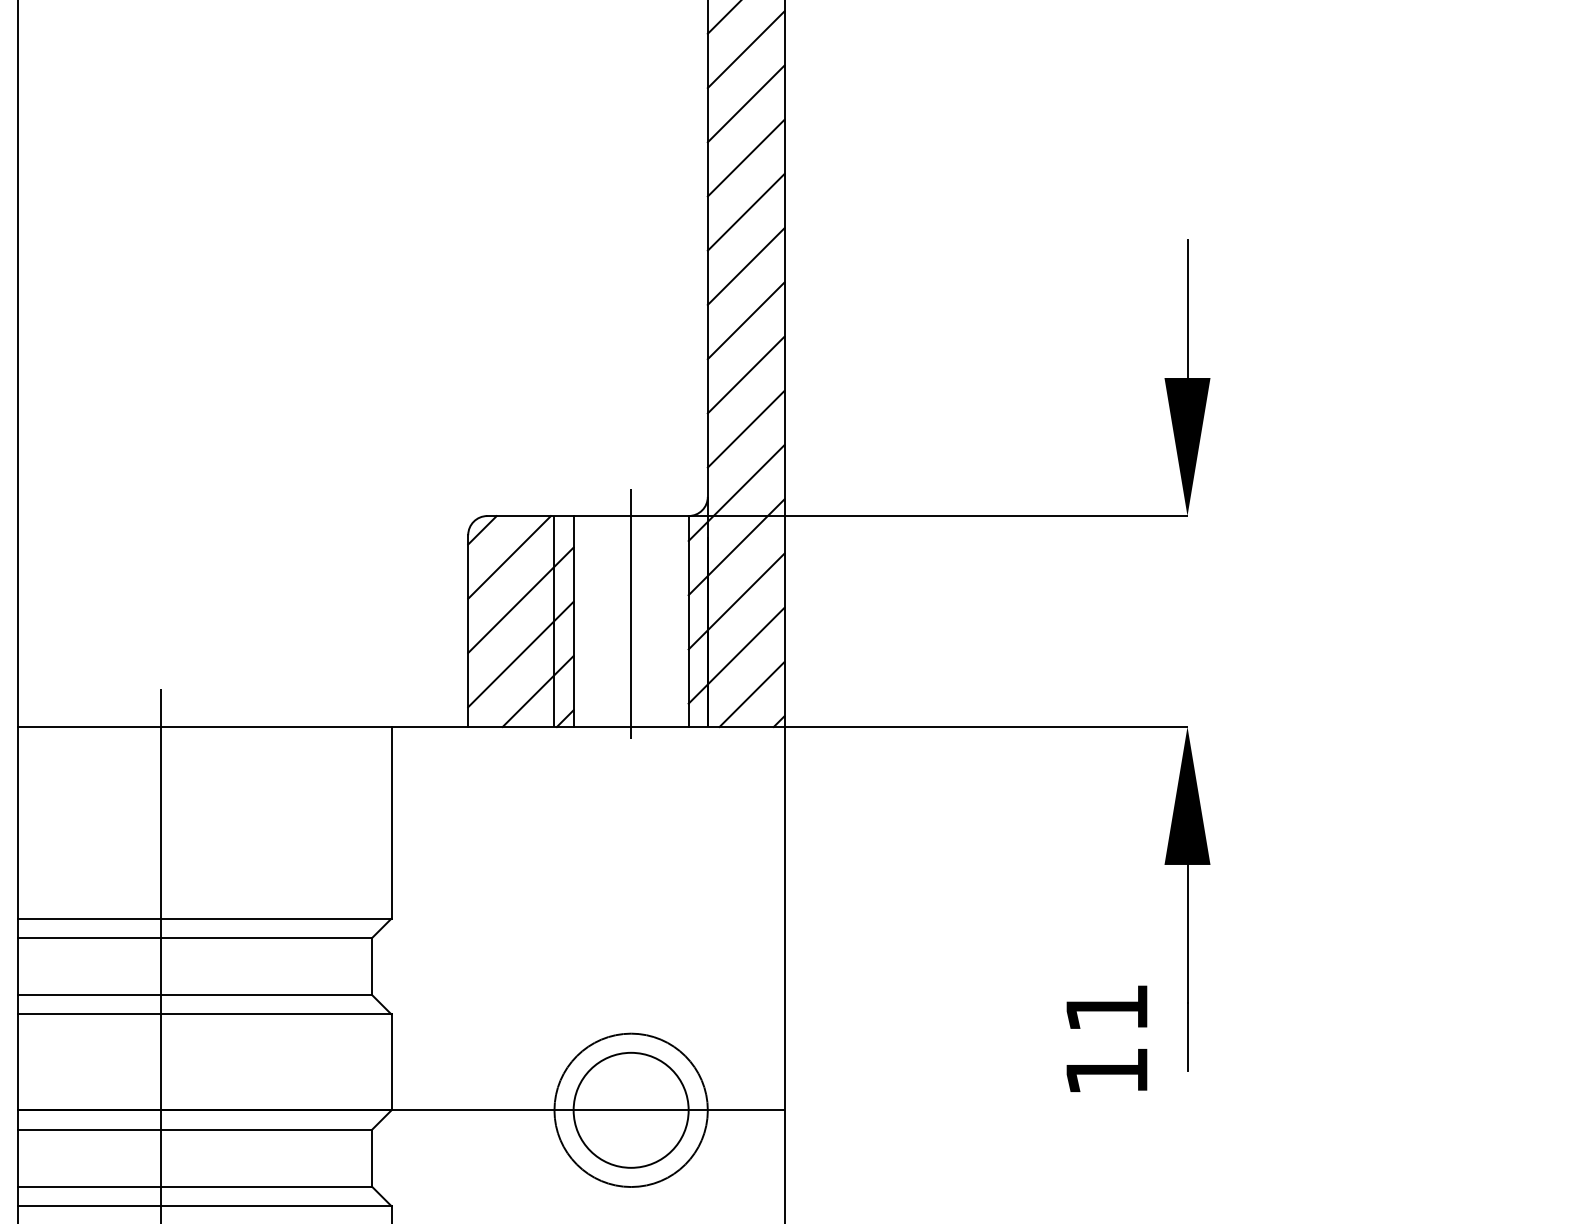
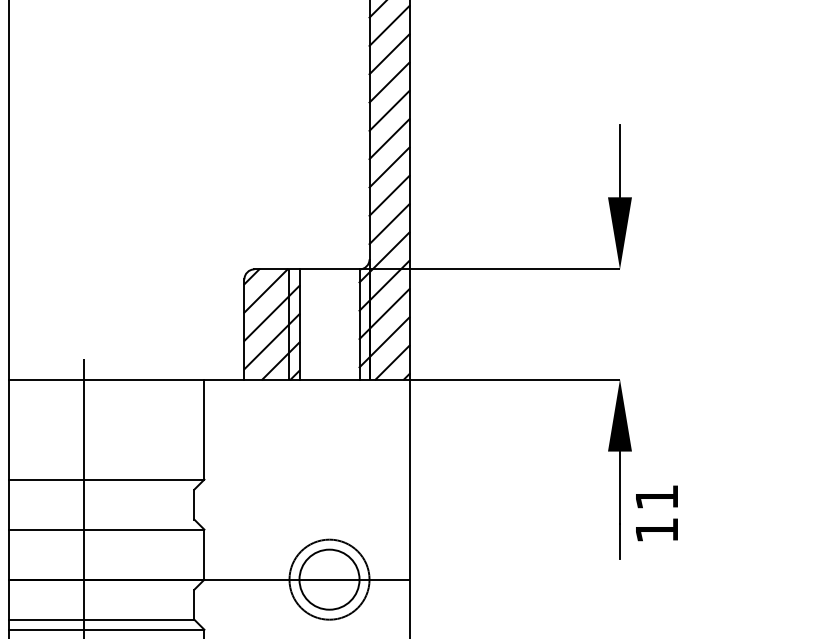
line: (631, 613) -> (329, 320), removed
line: (194, 937) -> (101, 489), removed
line: (194, 995) -> (101, 519), removed
text: (1106, 1039) -> (656, 513), moved
line: (194, 1129) -> (101, 589), removed

